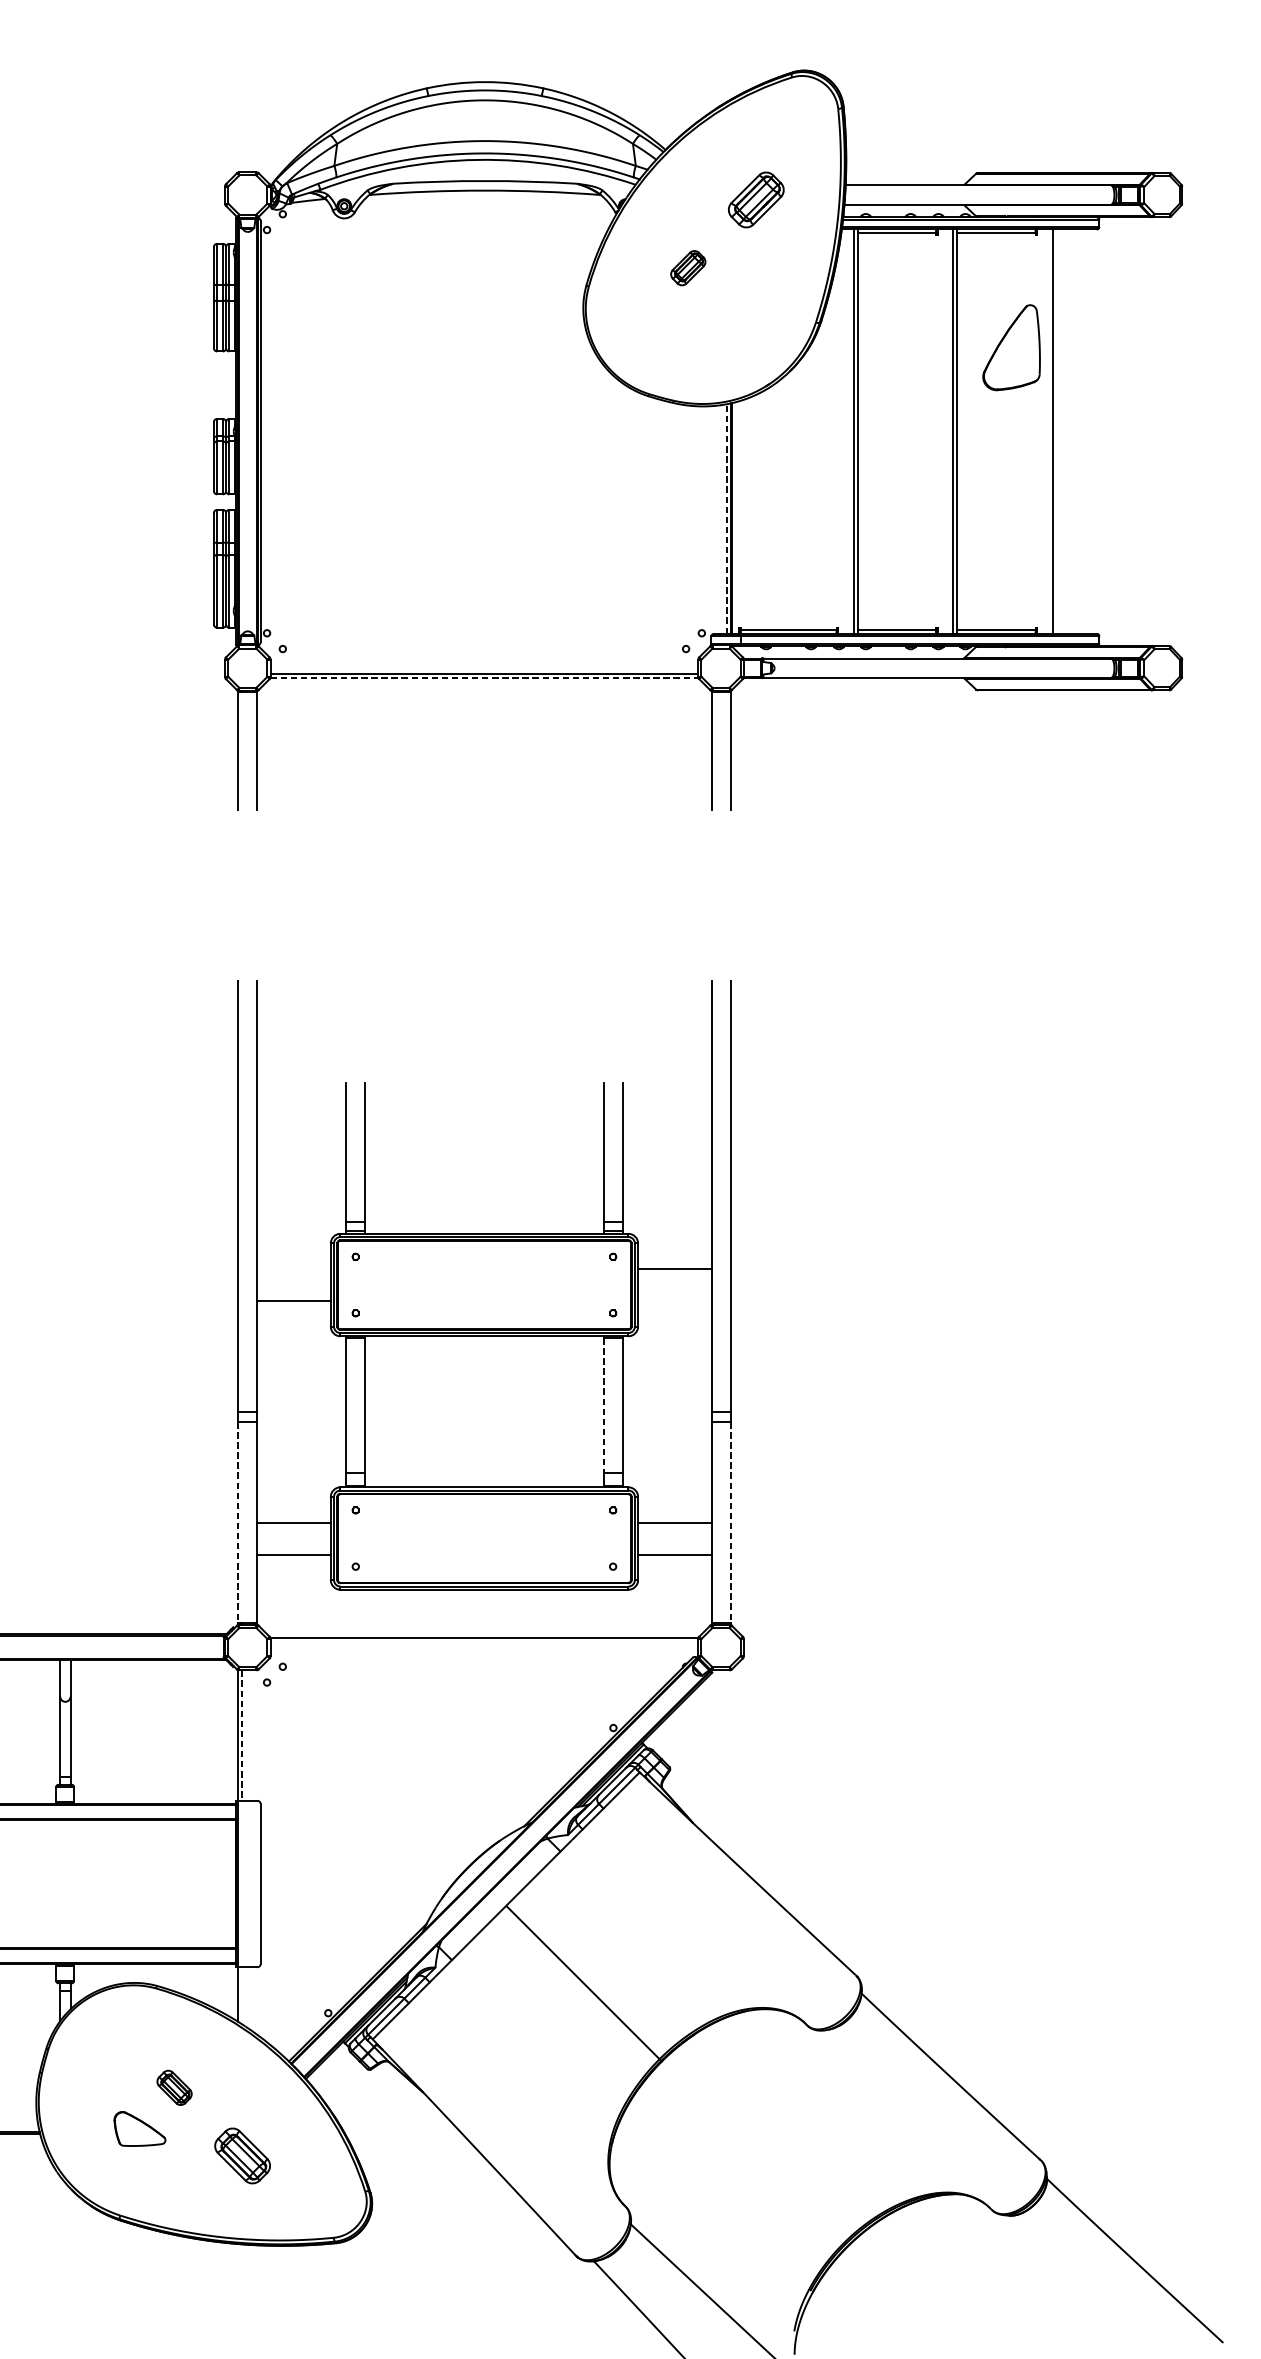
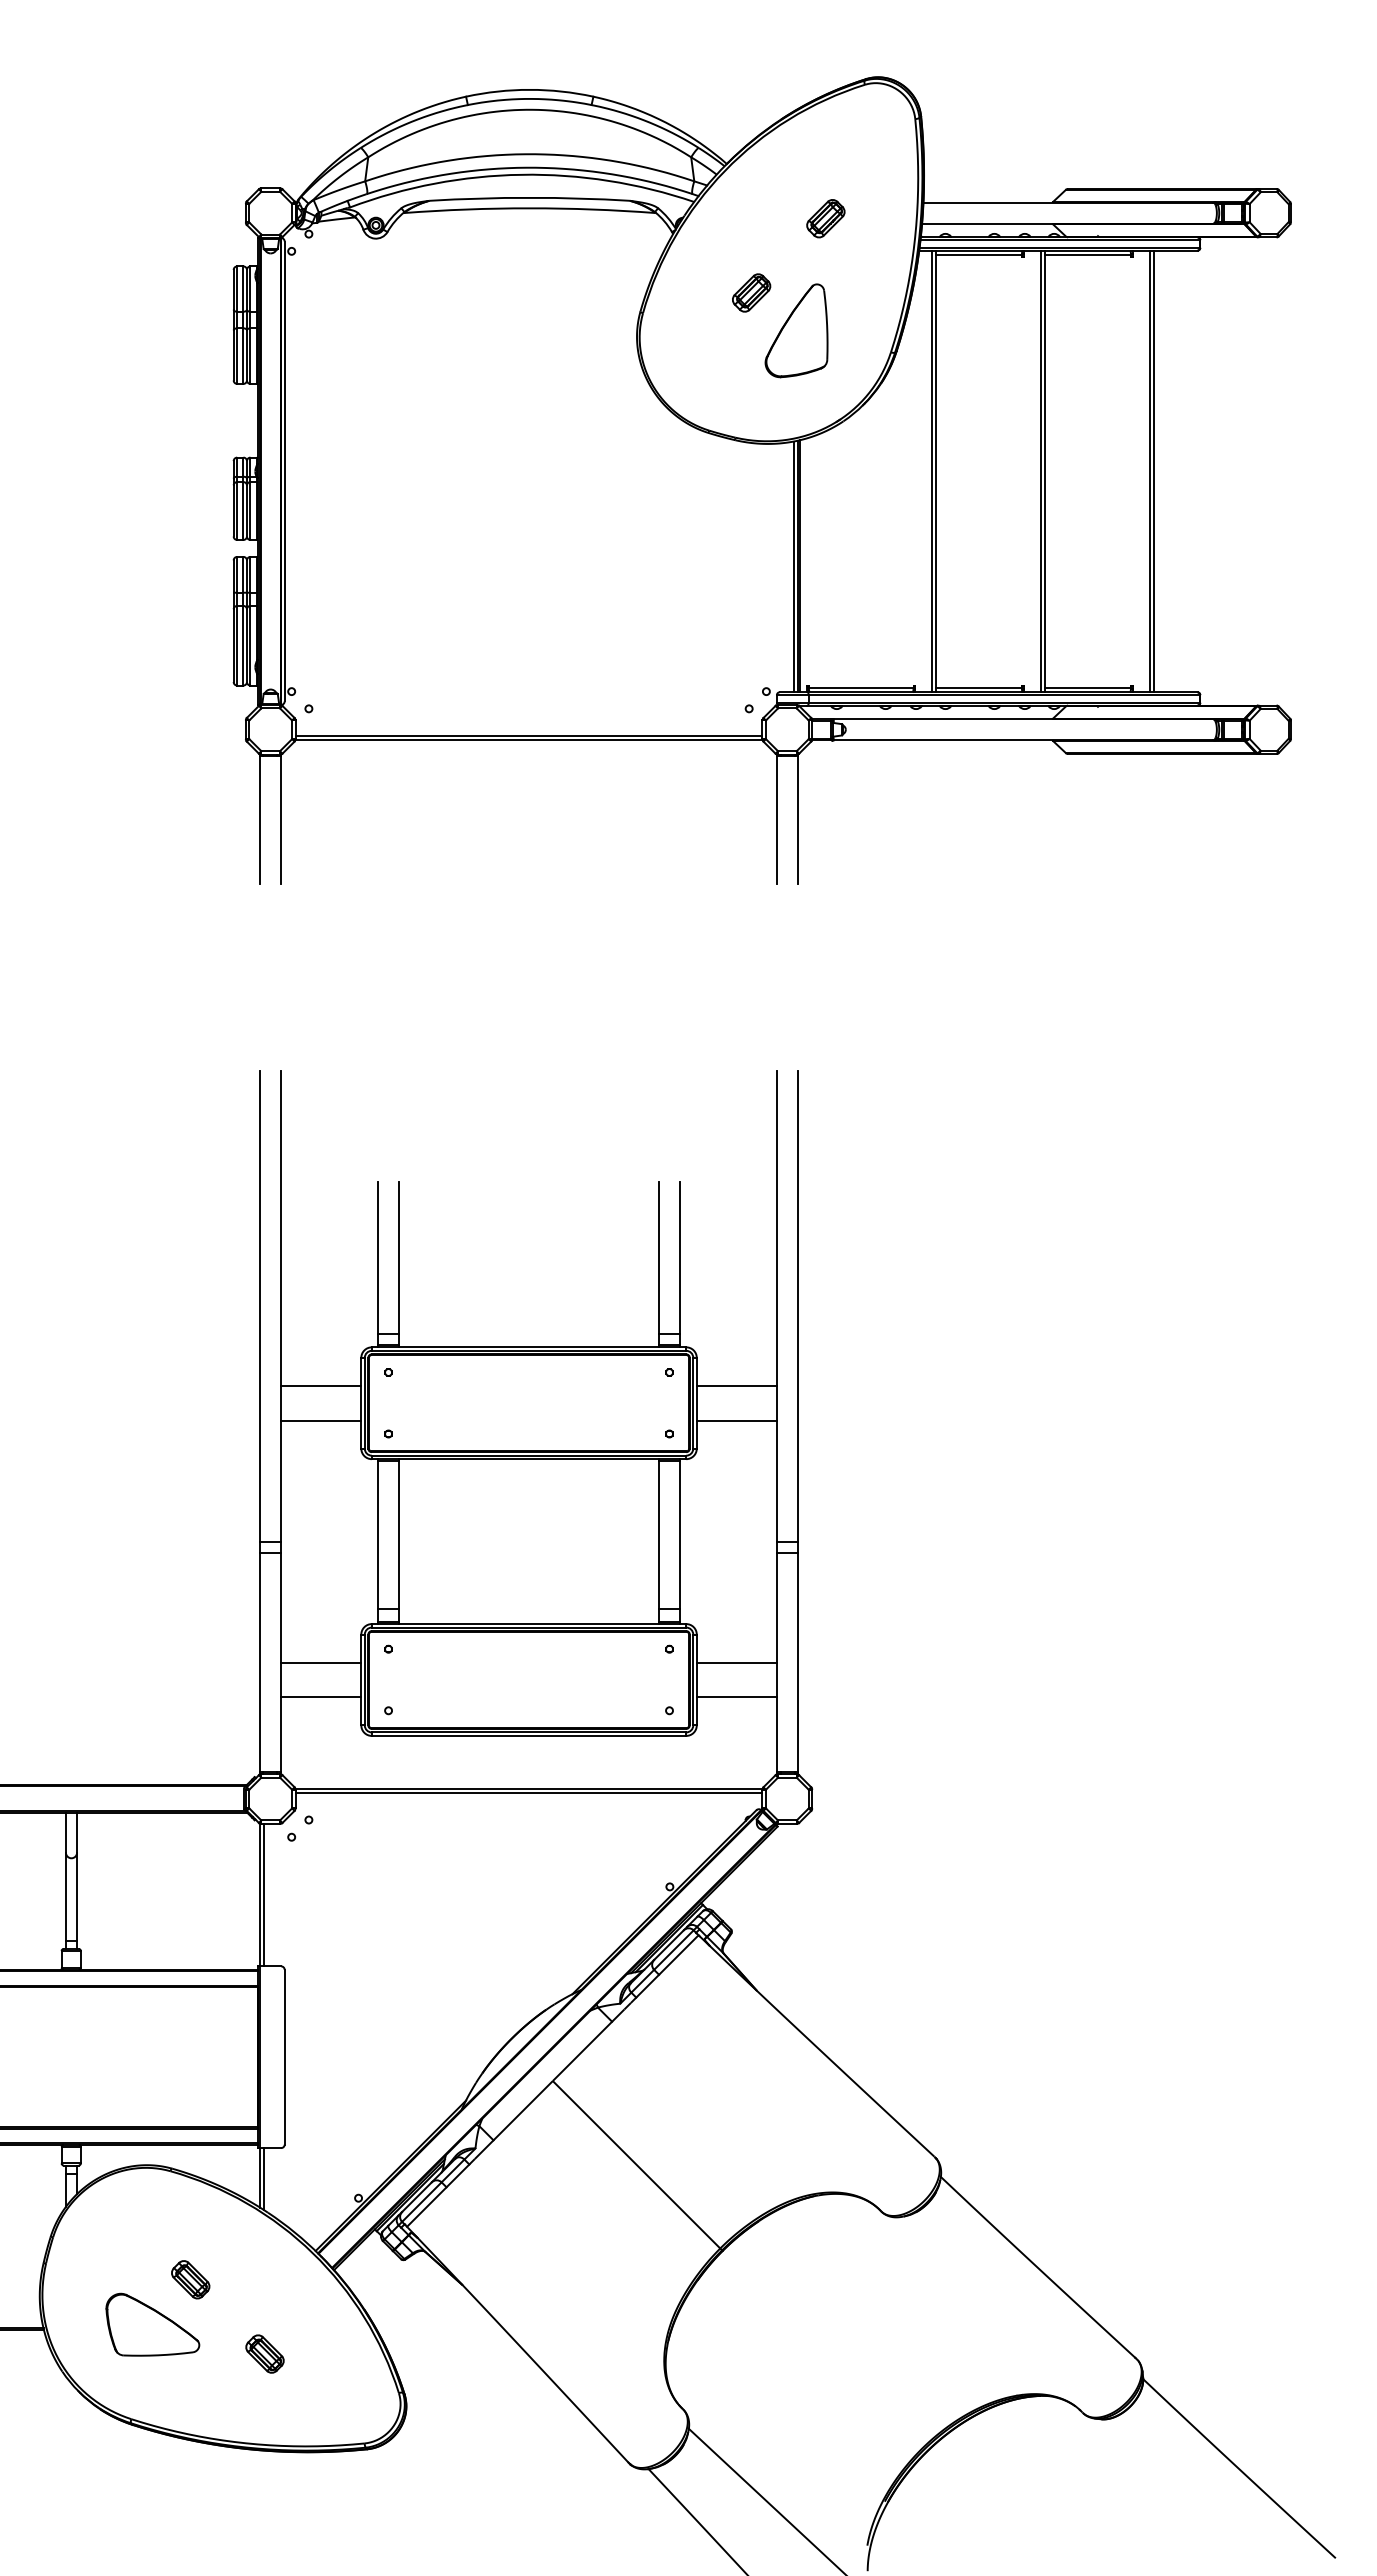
part: (755, 199) -> (825, 218), size x0.62
part: (1011, 347) -> (796, 330), moved
line: (1056, 431) -> (1153, 471), added
line: (726, 518) -> (793, 566), dashed -> solid
line: (484, 678) -> (529, 740), dashed -> solid
line: (293, 1268) -> (320, 1385), added
line: (674, 1300) -> (736, 1420), added
line: (603, 1406) -> (659, 1535), dashed -> solid
line: (237, 1522) -> (259, 1662), dashed -> solid
line: (731, 1522) -> (798, 1662), dashed -> solid
line: (483, 1641) -> (528, 1792), added
line: (242, 1735) -> (264, 1895), dashed -> solid
line: (242, 1996) -> (264, 2179), added
part: (139, 2128) -> (152, 2324), size x1.67
part: (242, 2155) -> (264, 2353), size x0.62

